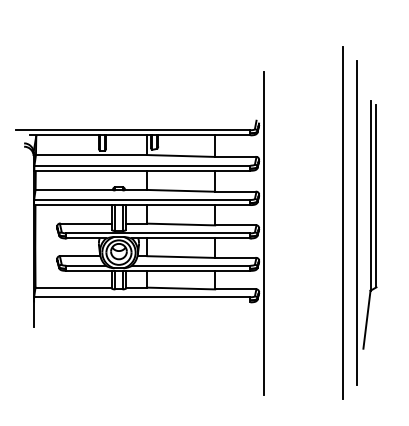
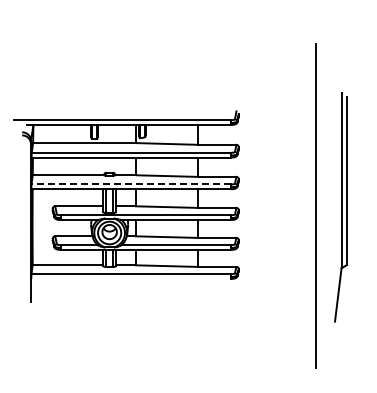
line: (142, 199) -> (131, 184), solid -> dashed
line: (356, 222) -> (328, 205), removed
line: (264, 233) -> (243, 215), removed

